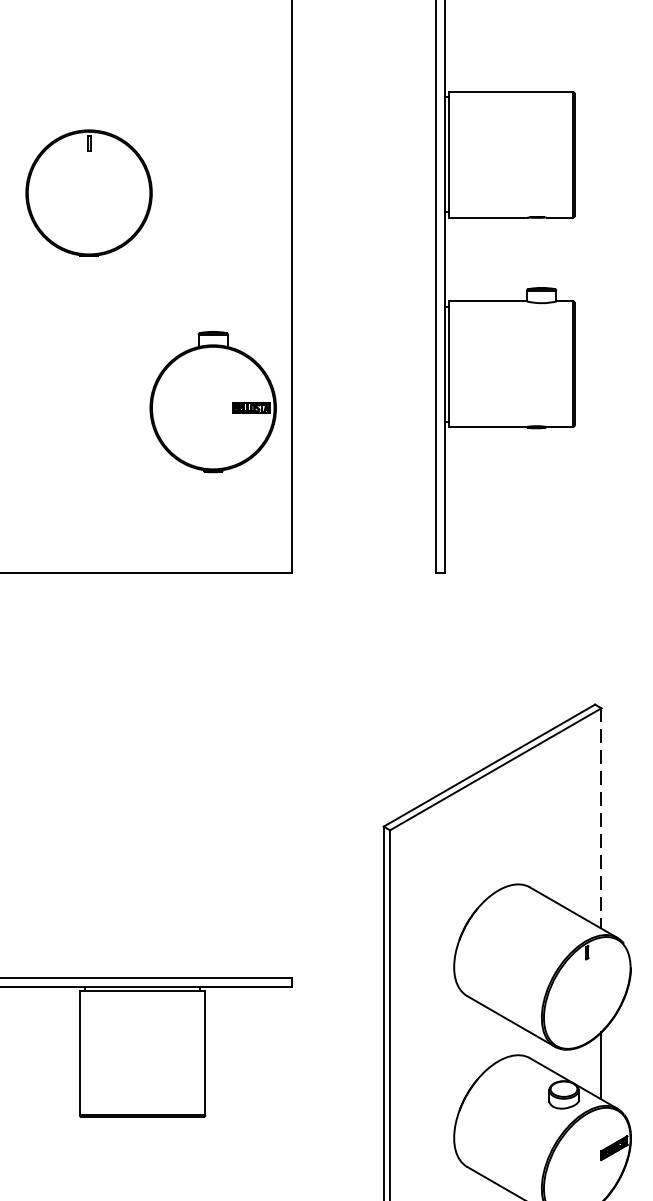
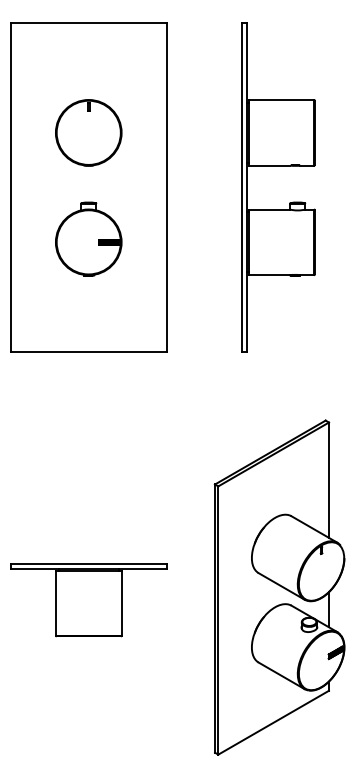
part: (88, 192) -> (88, 132), moved
part: (212, 400) -> (88, 238), moved
line: (600, 819) -> (328, 480), dashed -> solid

